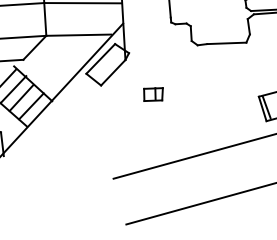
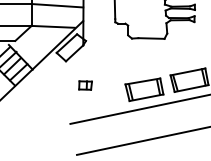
part: (153, 94) -> (85, 85), moved
part: (221, 120) -> (144, 89), added

